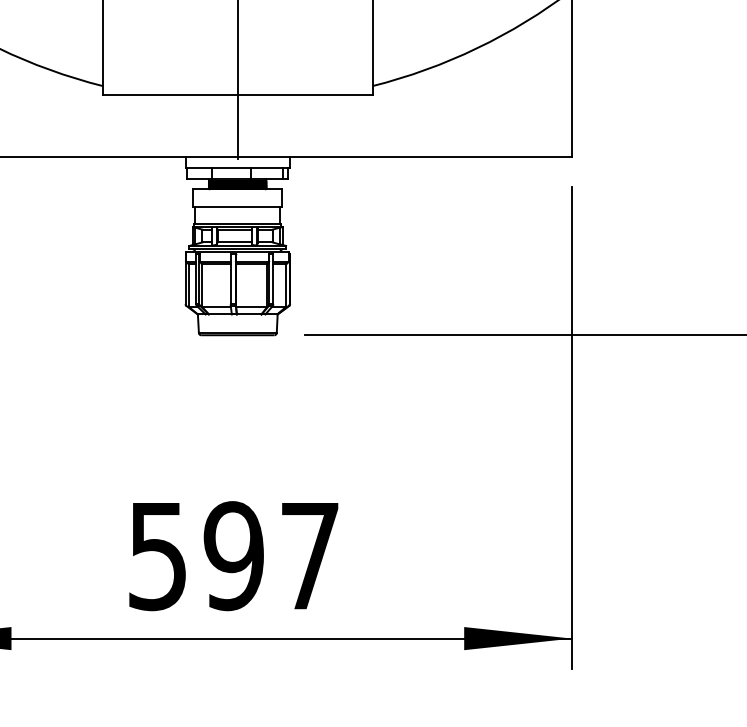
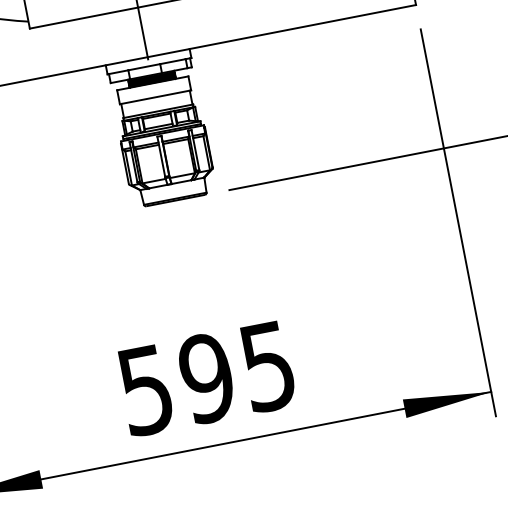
text: (309, 557) -> (267, 367), 597 -> 595

